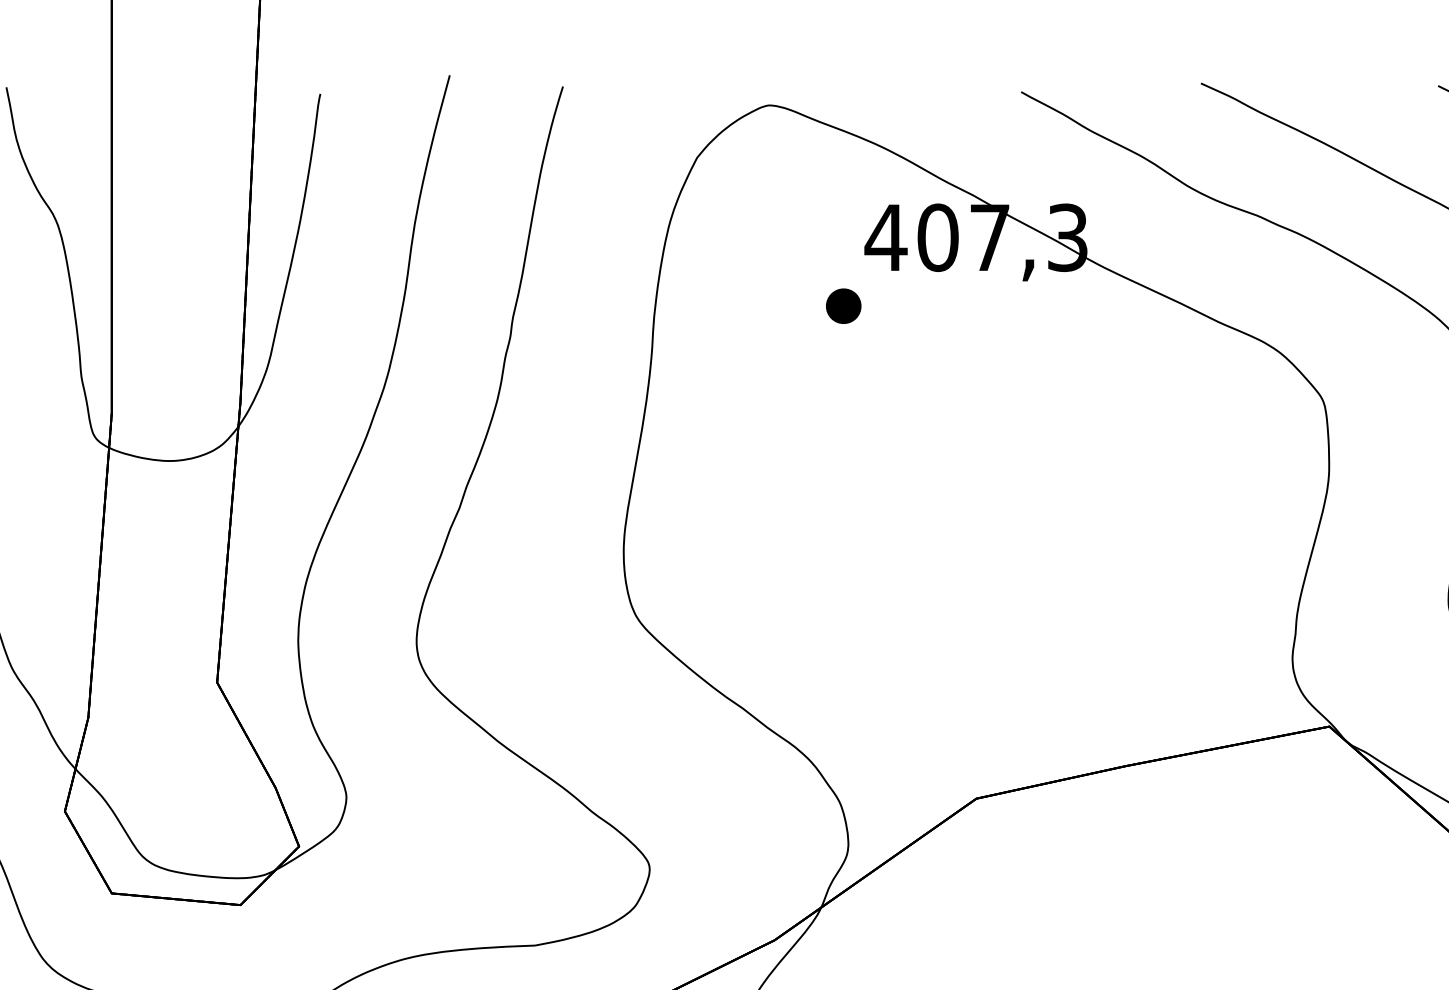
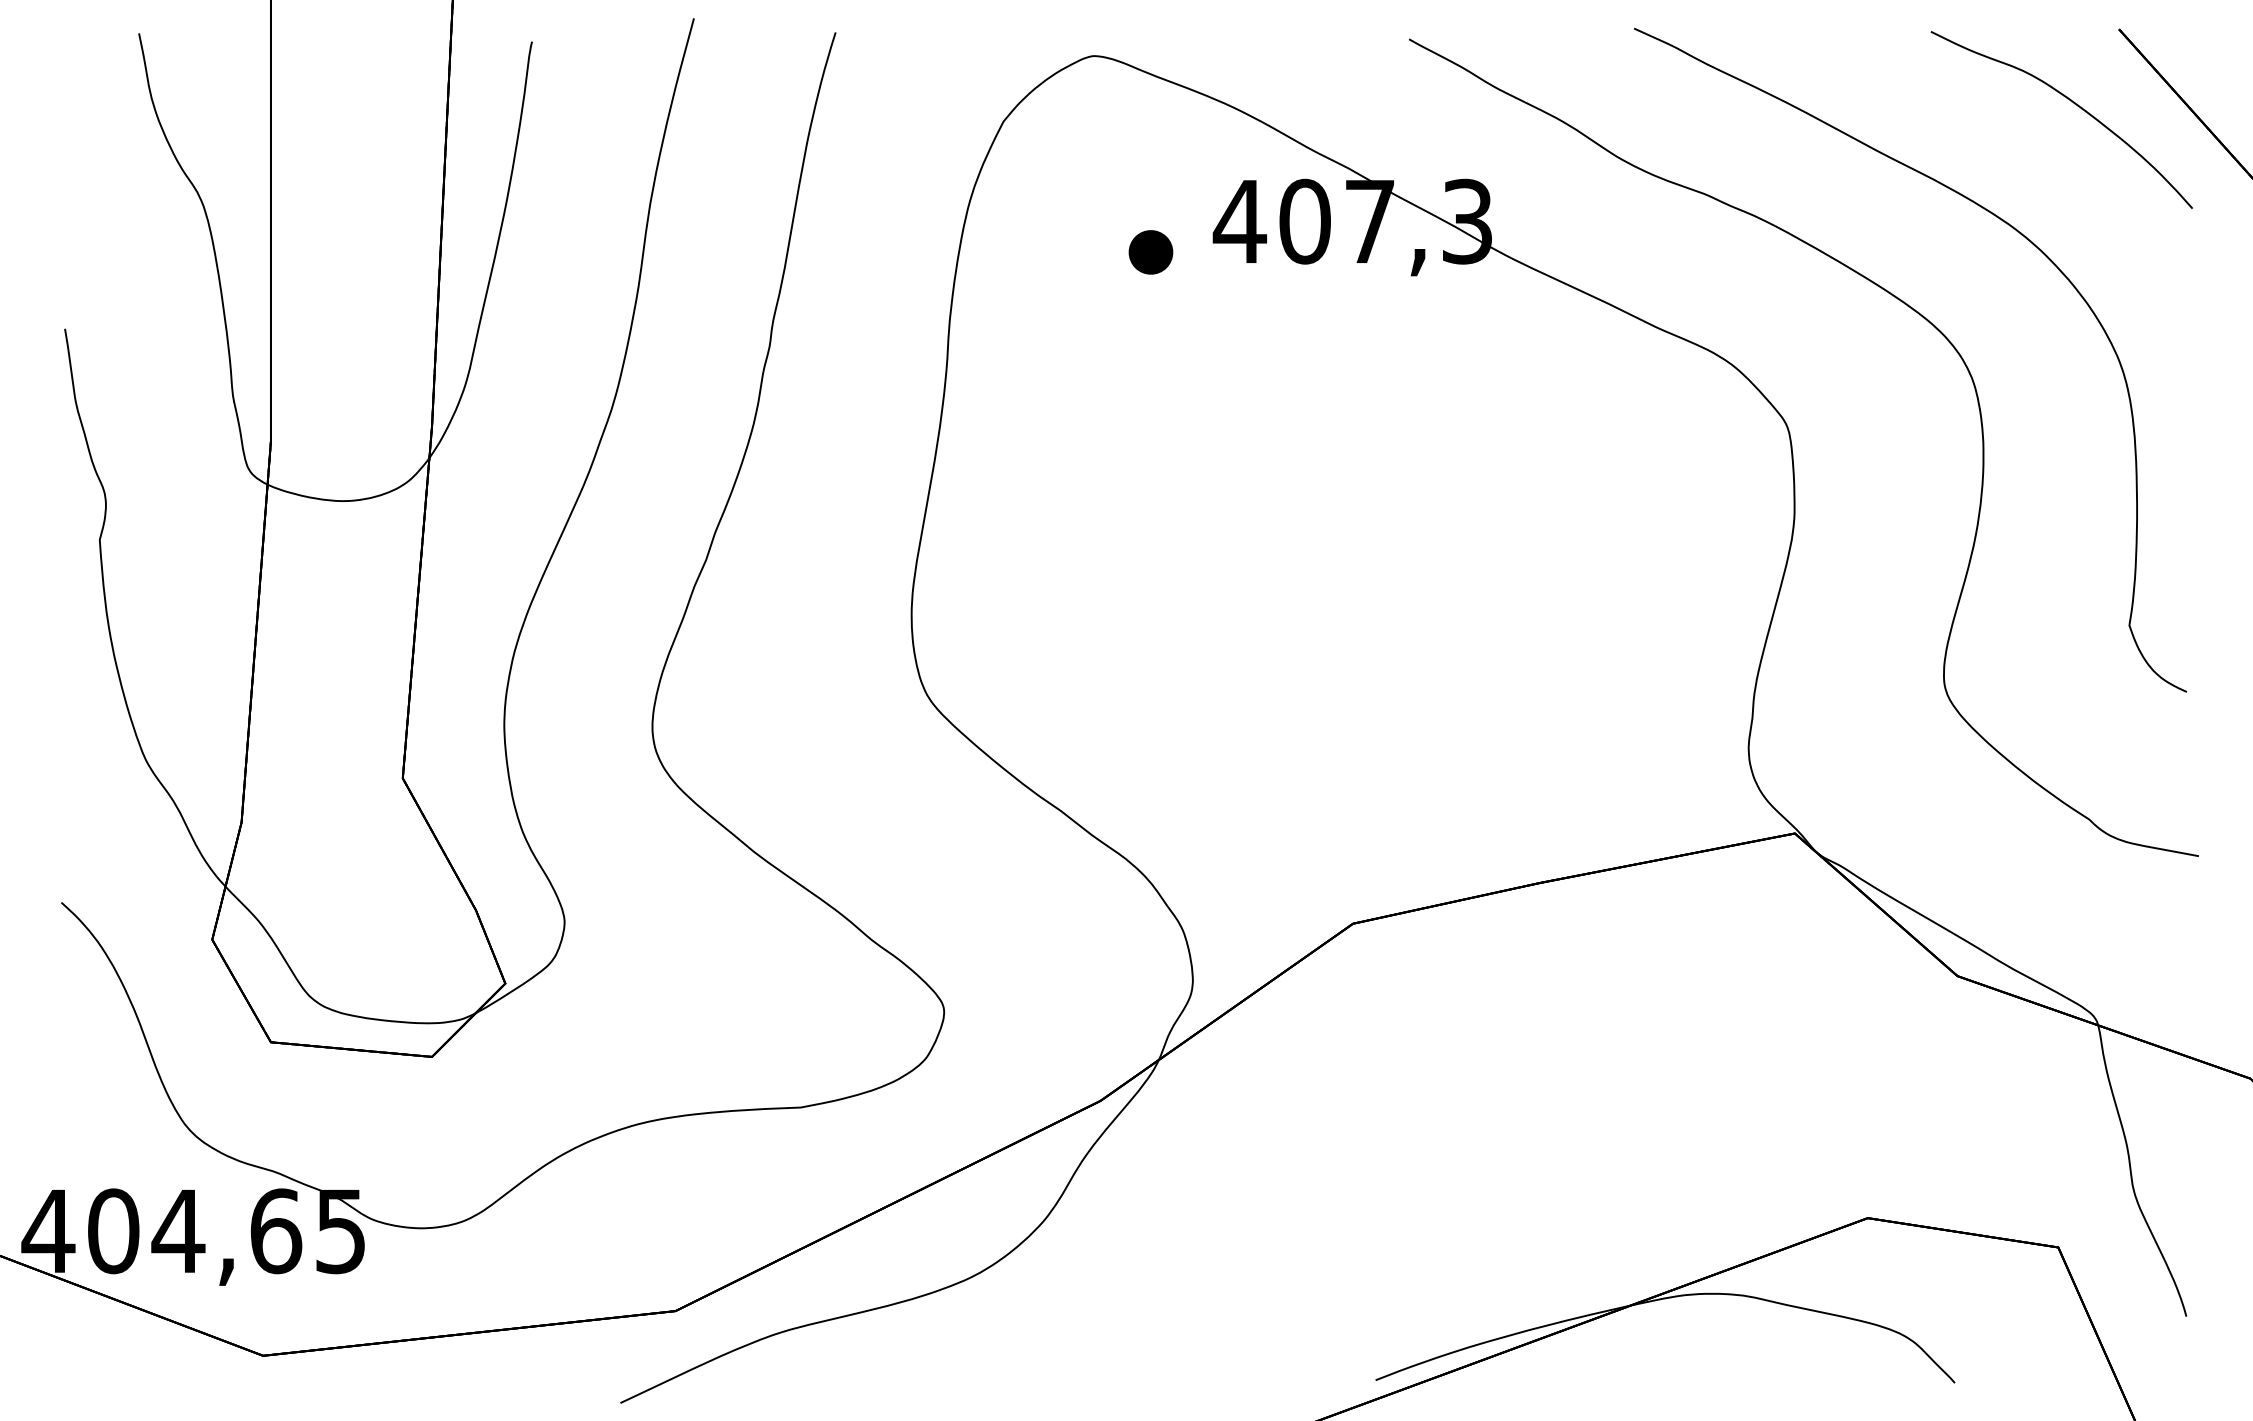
part: (843, 306) -> (1150, 252), moved

